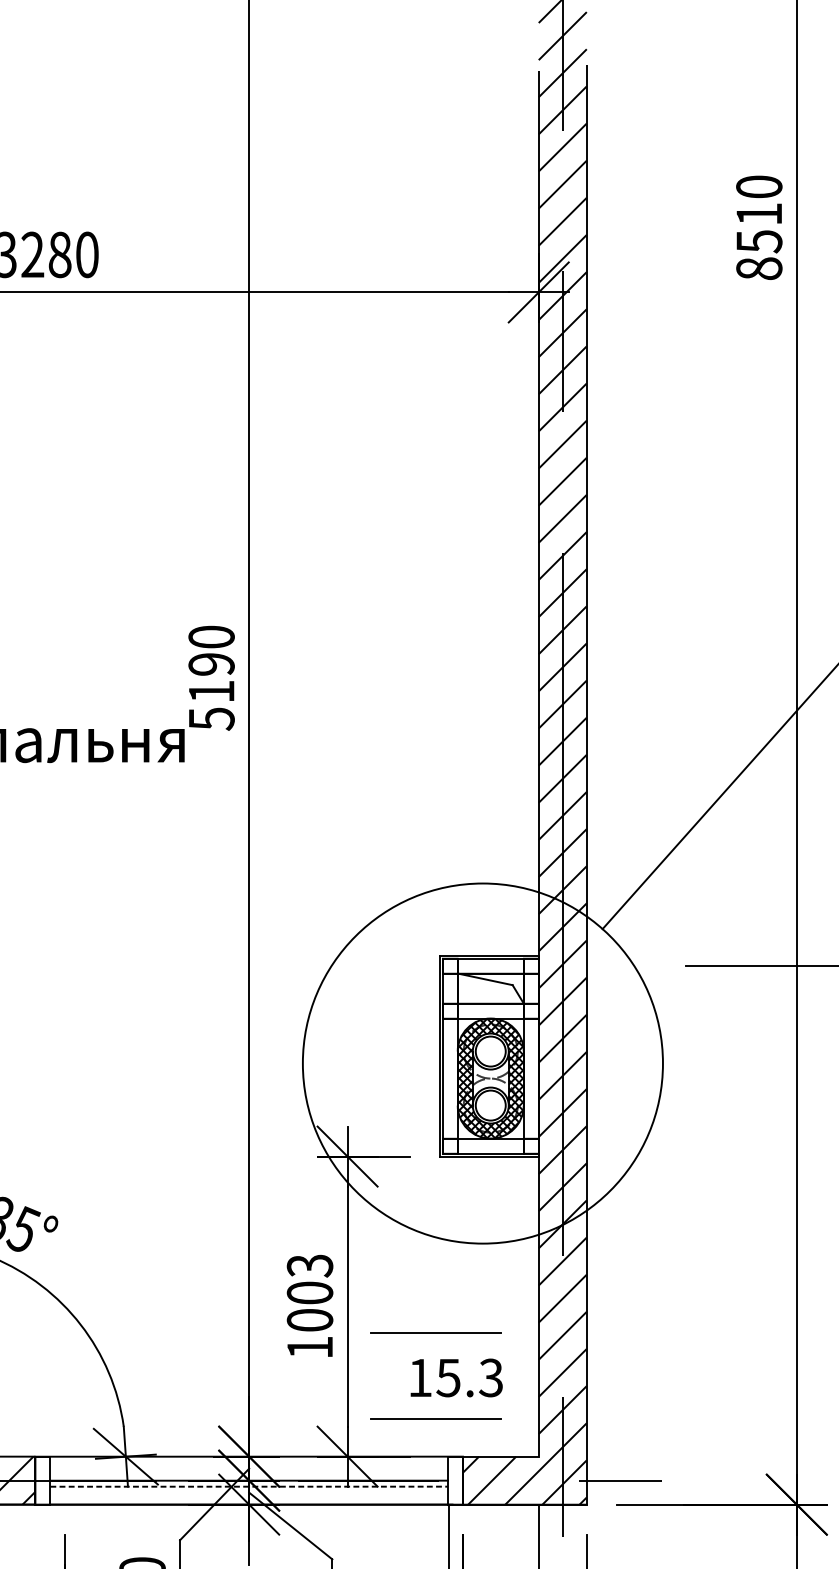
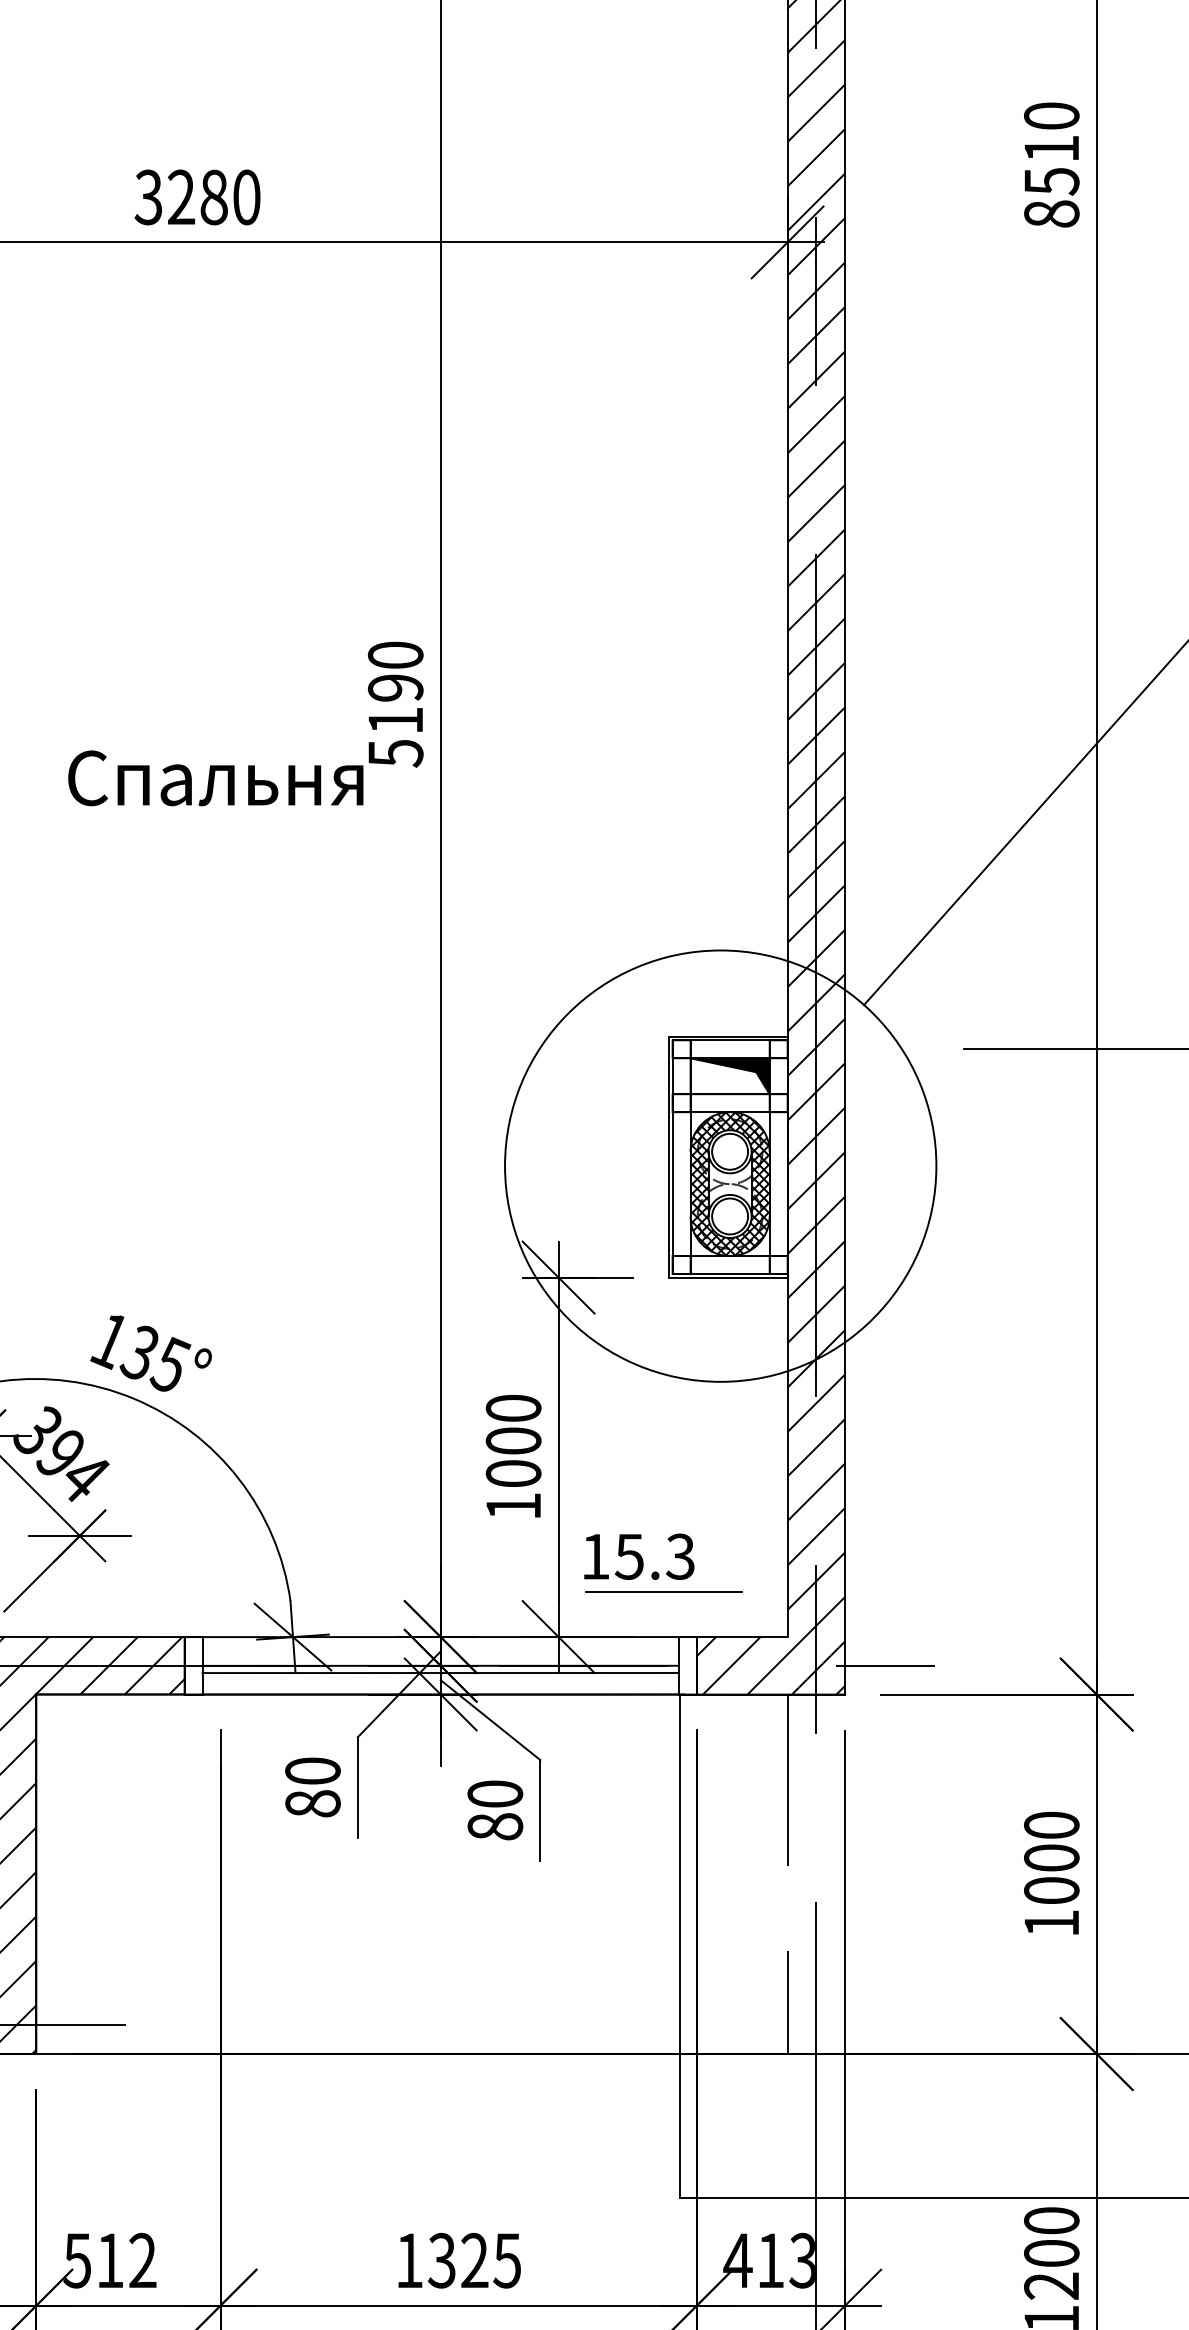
fill: (490, 988) -> (729, 1076), added
text: (309, 1265) -> (513, 1408), 1003 -> 1000
line: (435, 1331) -> (663, 1487), removed
text: (456, 1377) -> (639, 1556), moved
line: (249, 1487) -> (441, 1673), dashed -> solid

